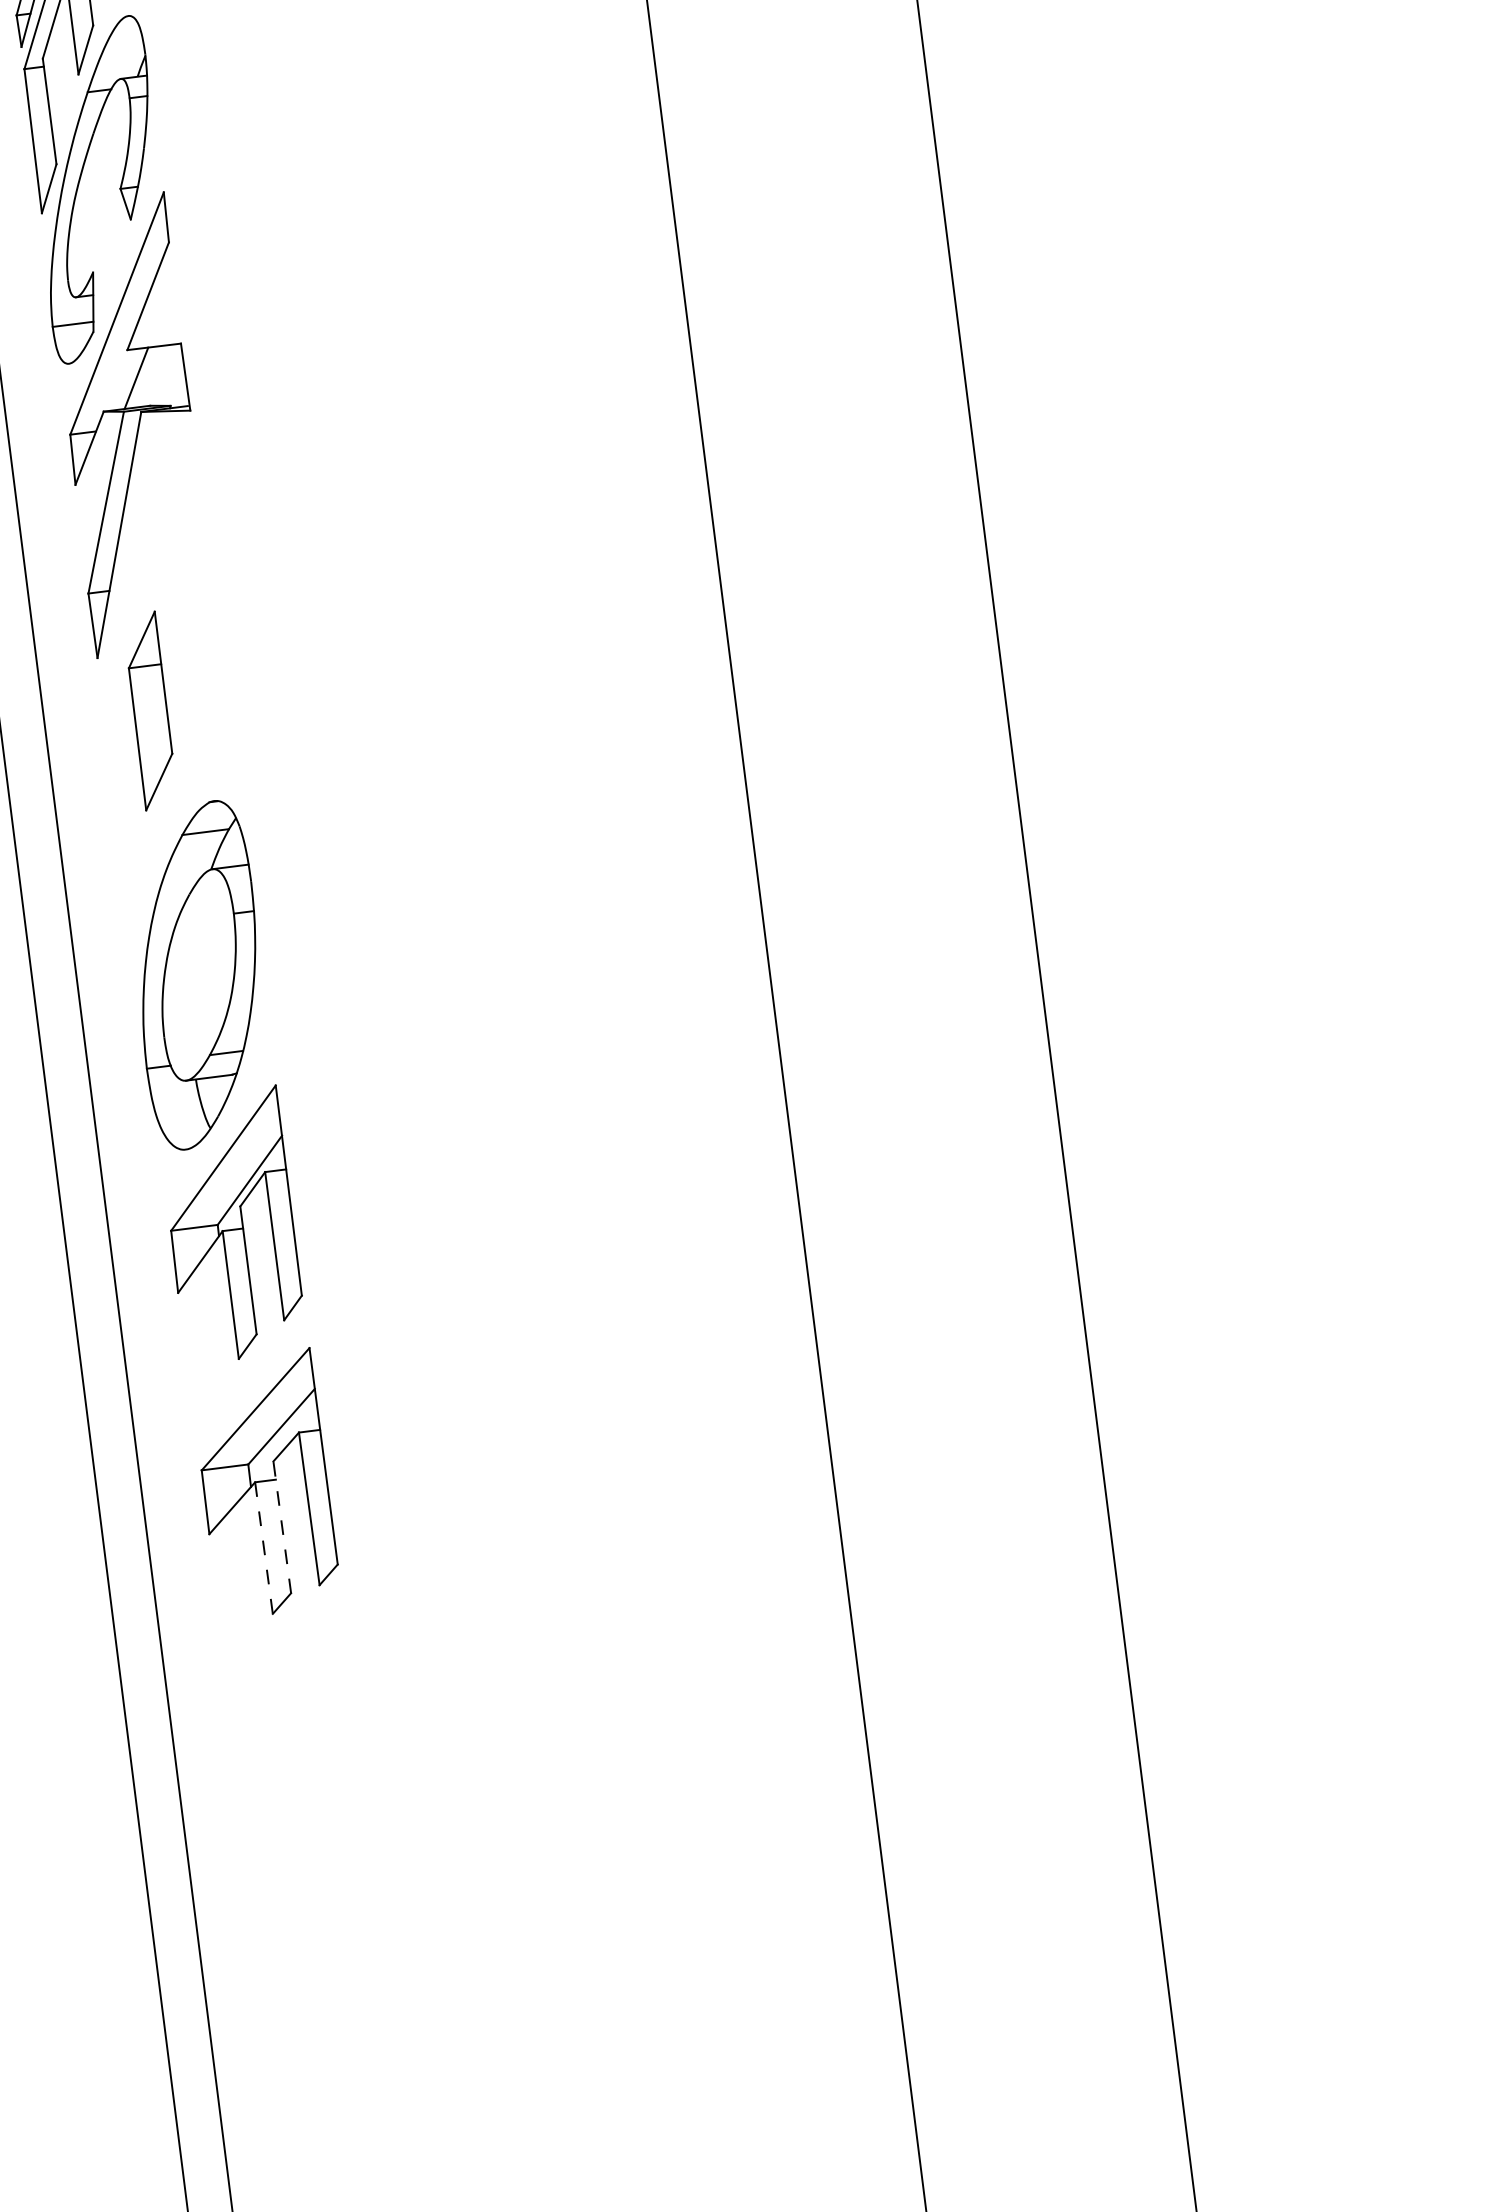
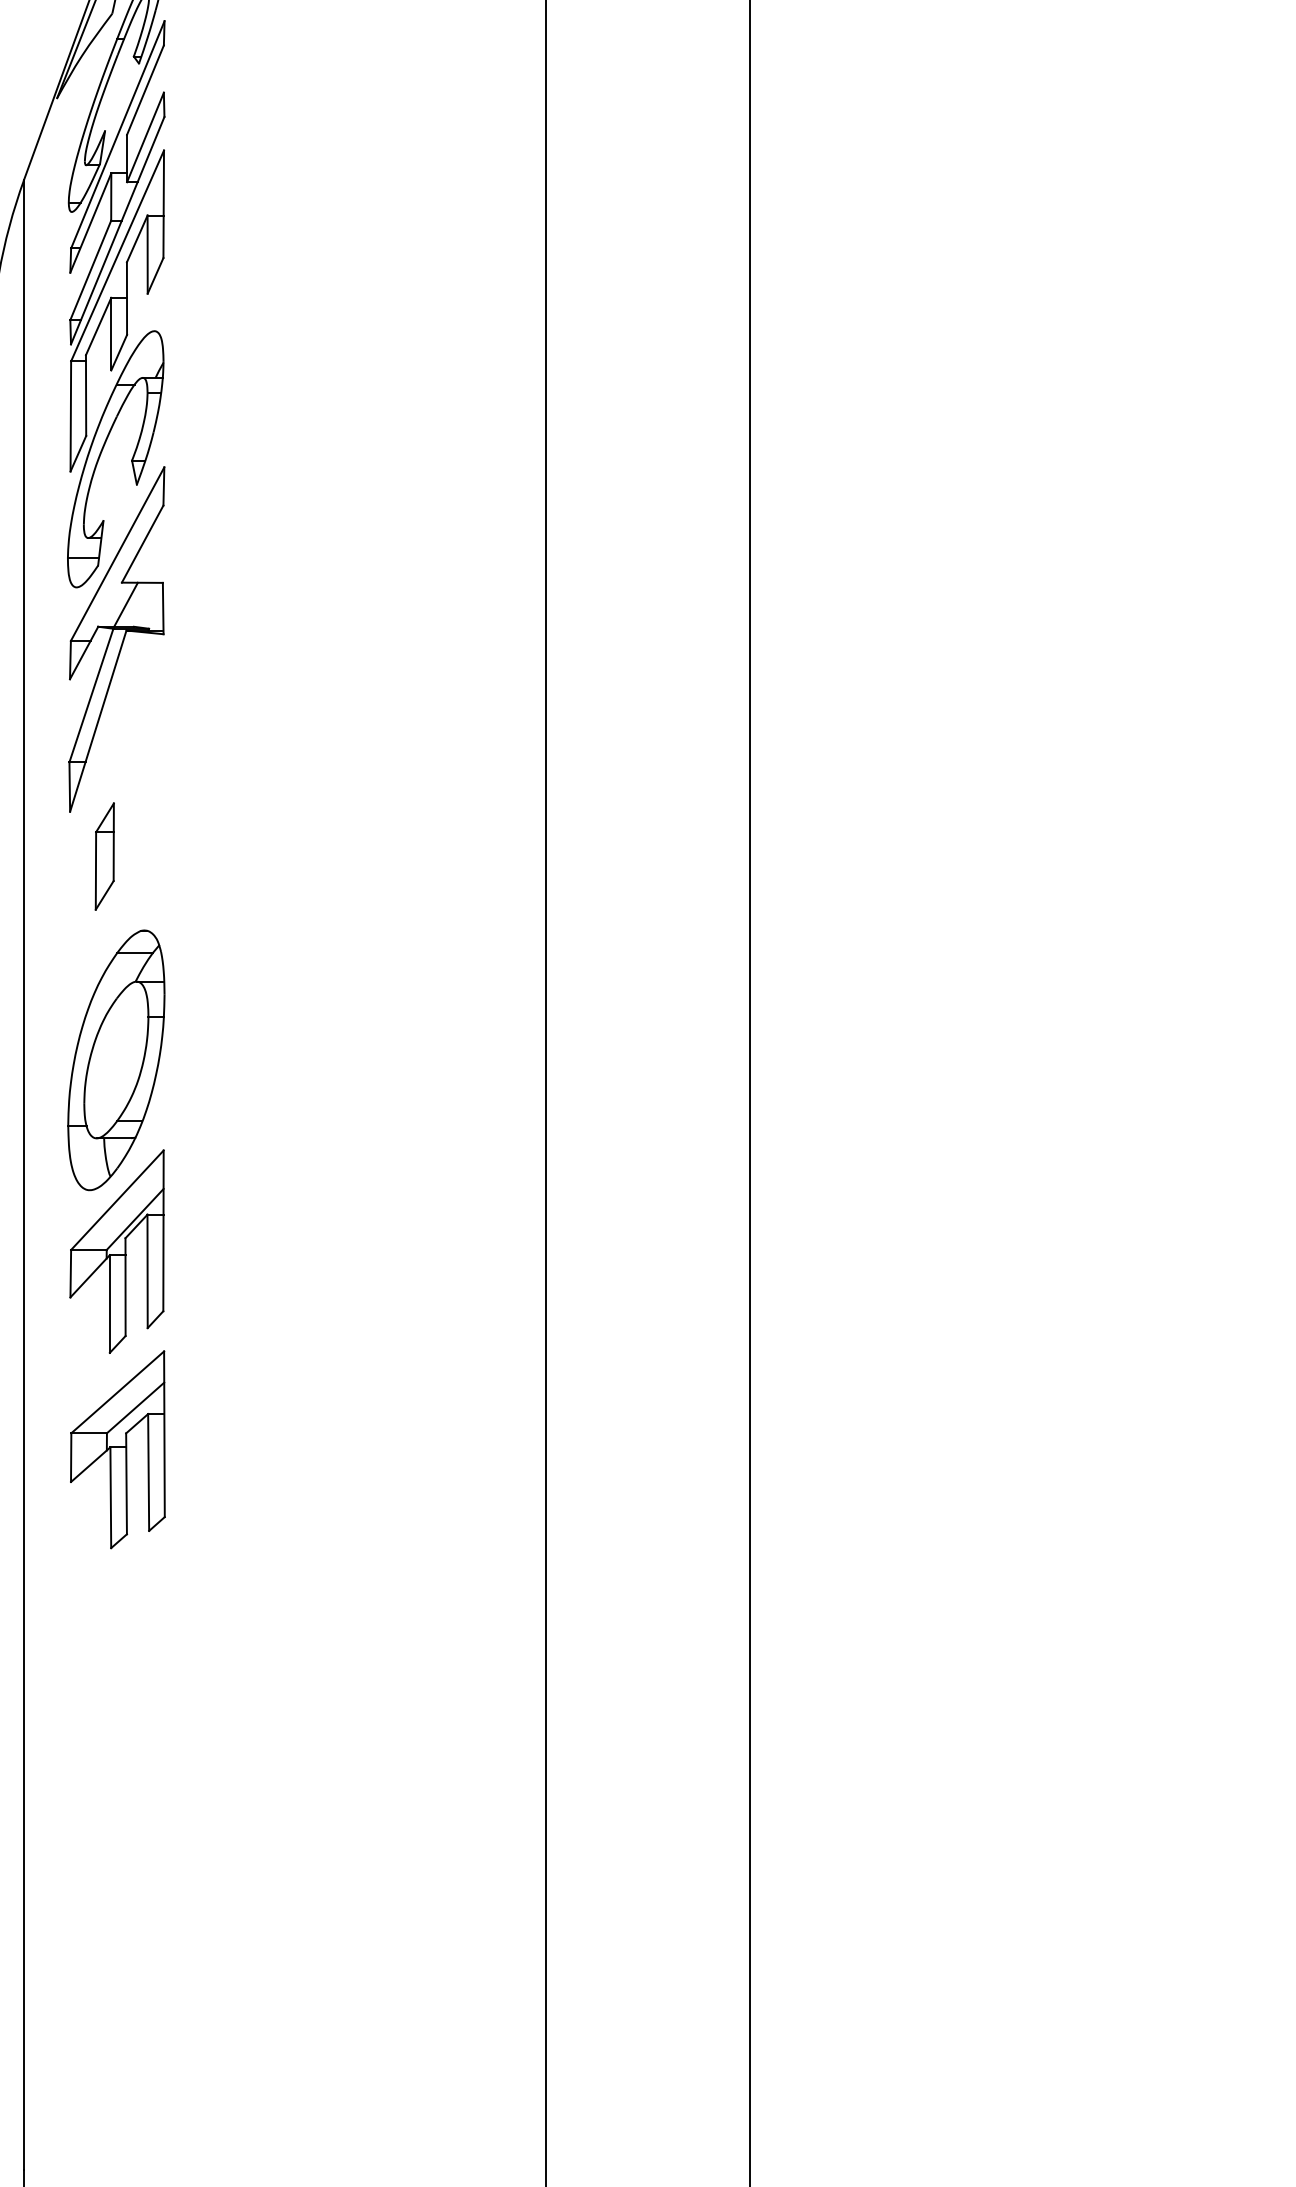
part: (149, 710) -> (104, 856), size x0.71
line: (282, 1526) -> (126, 1483), dashed -> solid
line: (263, 1549) -> (110, 1498), dashed -> solid

